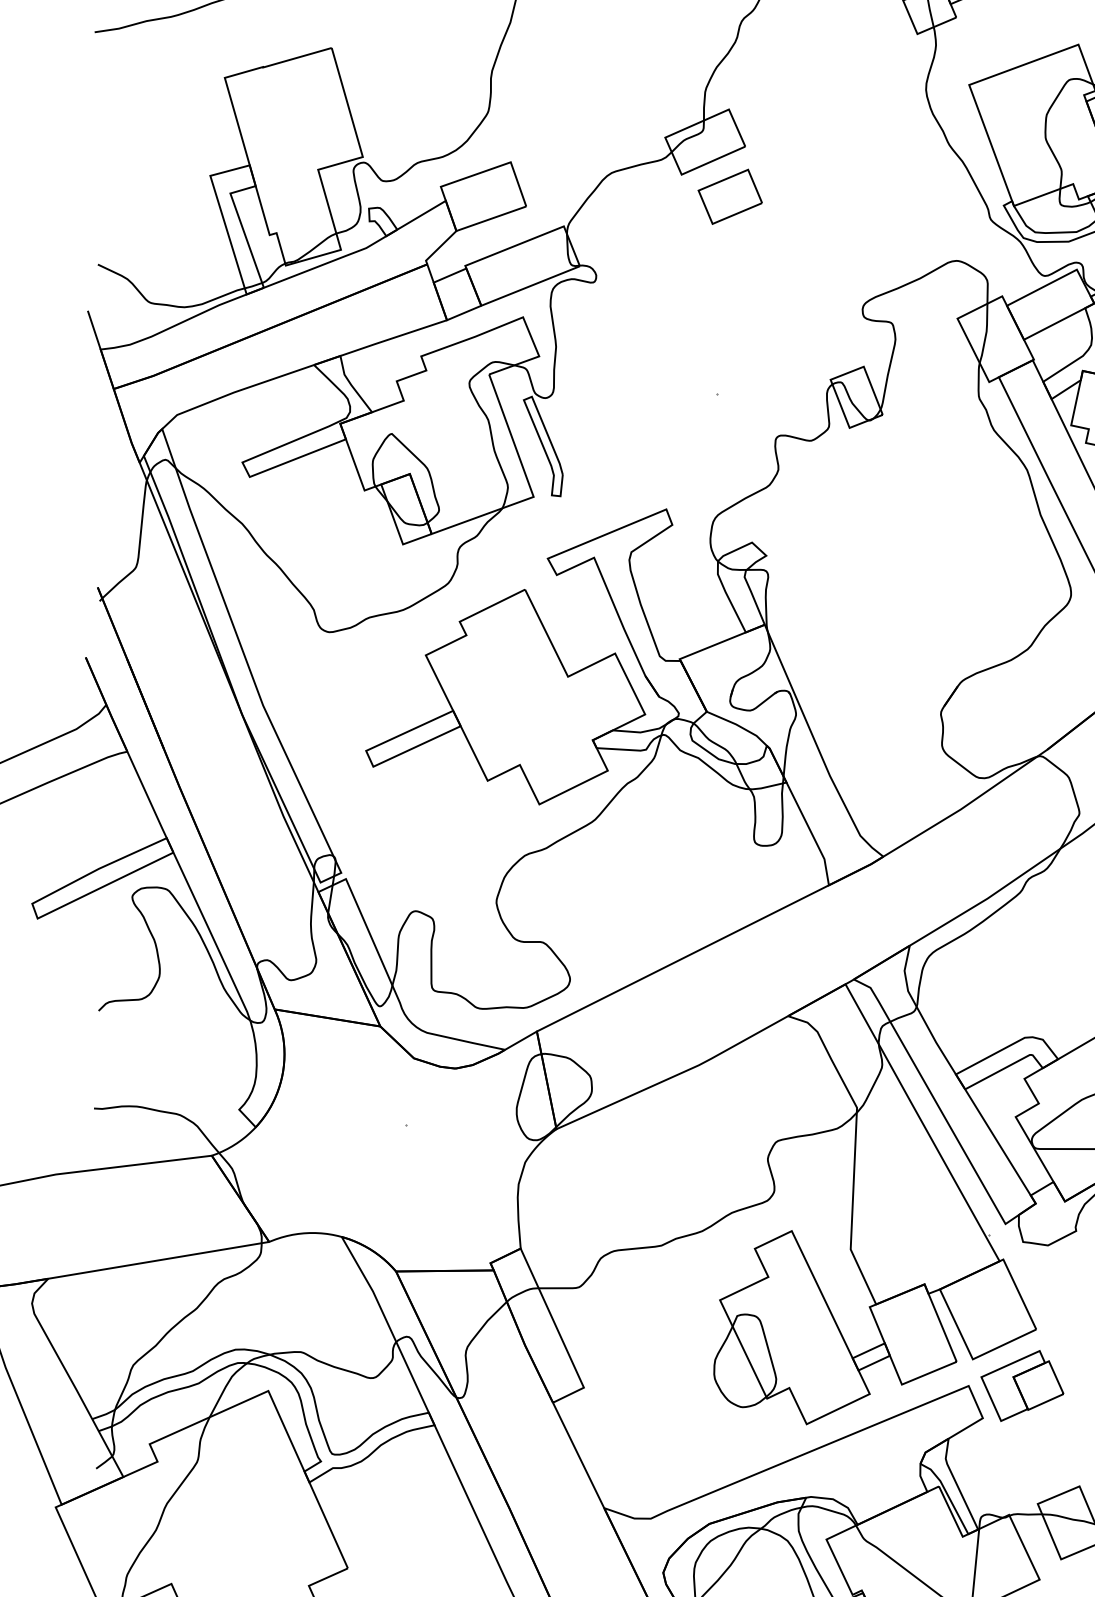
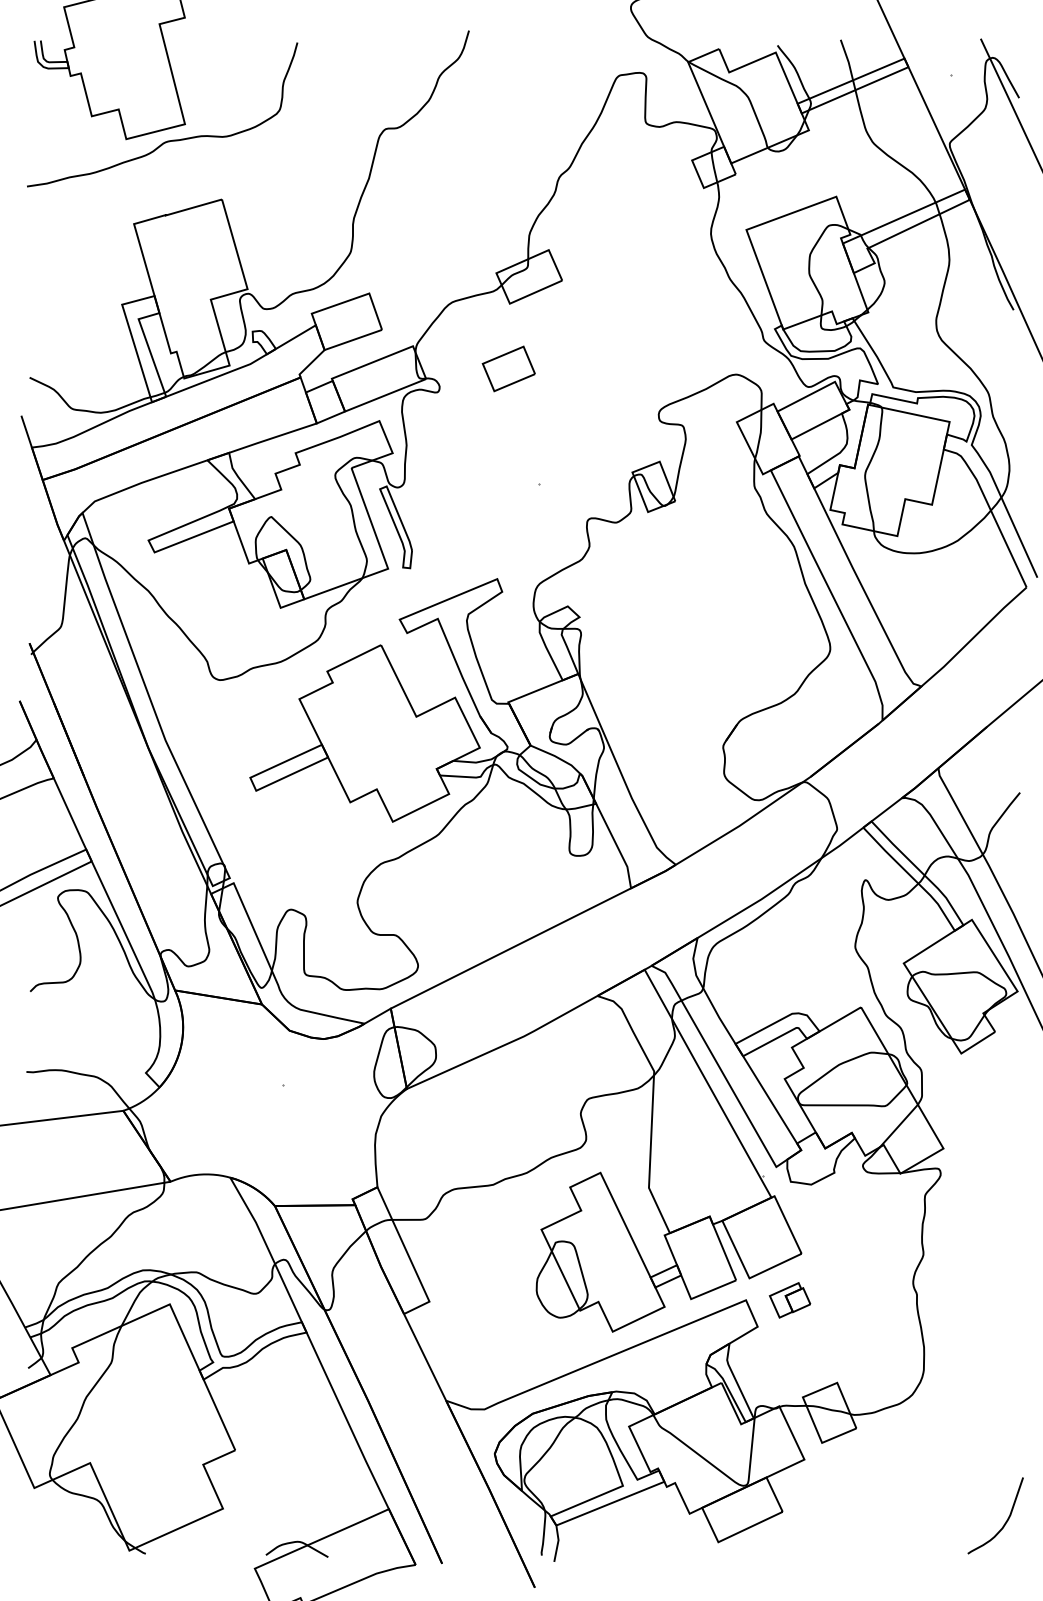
part: (729, 196) -> (508, 368), moved
part: (1021, 1386) -> (789, 1300), size x0.6

